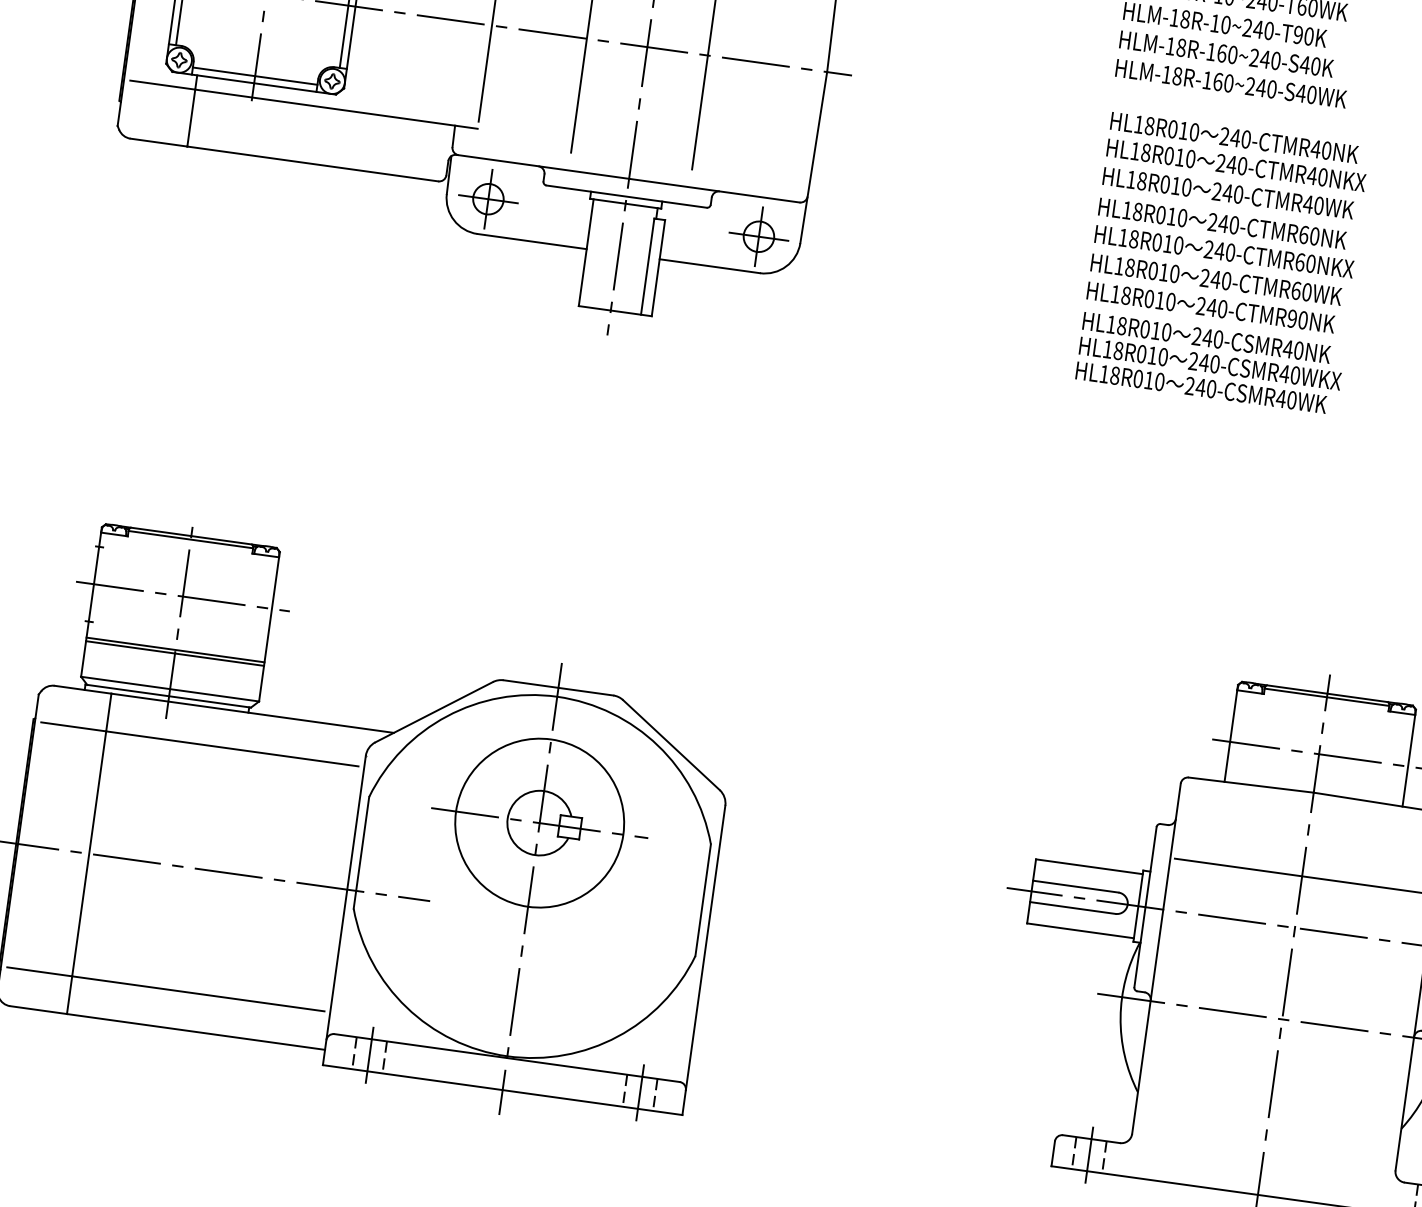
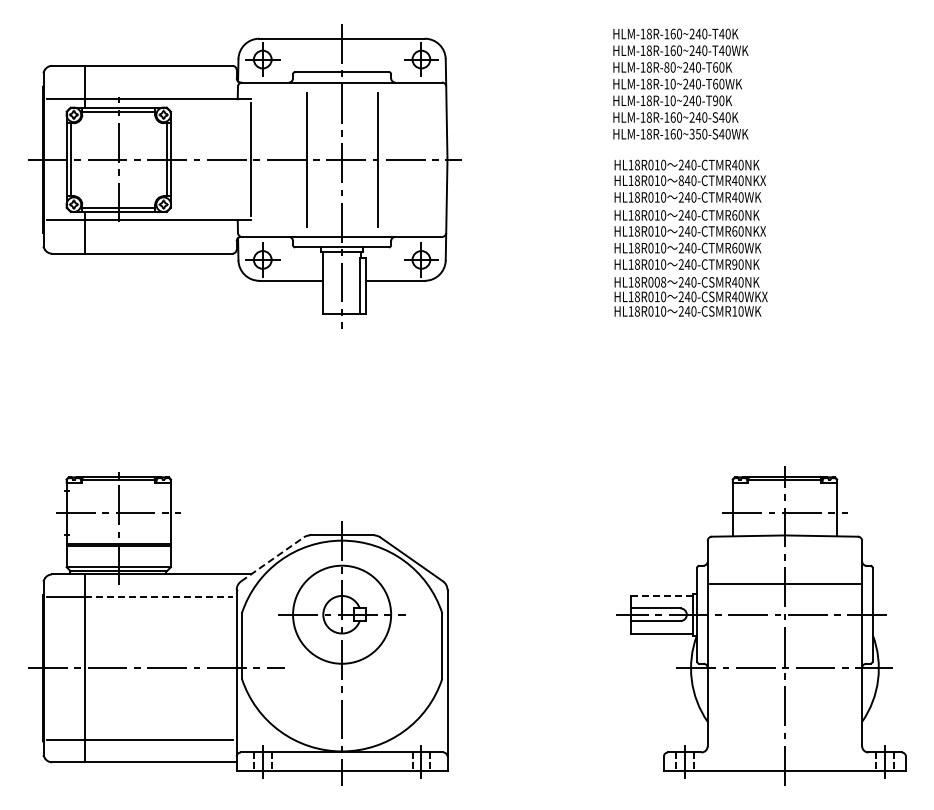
text: (1256, 87) -> (695, 134), HLM-18R-160~240-S40WK -> HLM-18R-160~350-S40WK
text: (1219, 162) -> (680, 180), 240-CTMR40NKX -> 840-CTMR40NKX
text: (1161, 331) -> (660, 282), HL18R010 -> HL18R008
text: (1280, 398) -> (734, 311), 240-CSMR40WK -> 240-CSMR10WK
line: (434, 712) -> (272, 559), solid -> dashed
line: (232, 748) -> (159, 596), solid -> dashed
line: (1089, 865) -> (661, 595), solid -> dashed

